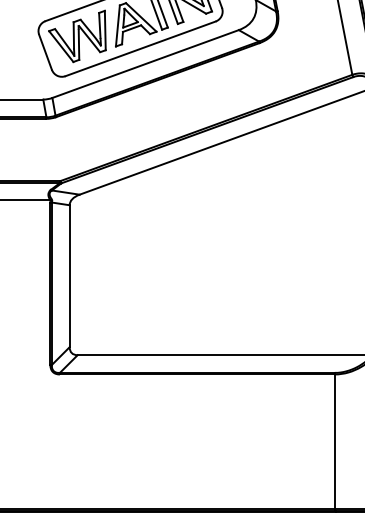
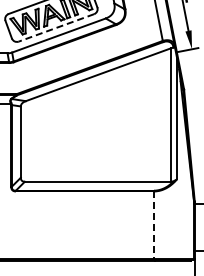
line: (138, 50) -> (55, 28), solid -> dashed
line: (335, 442) -> (154, 225), solid -> dashed

